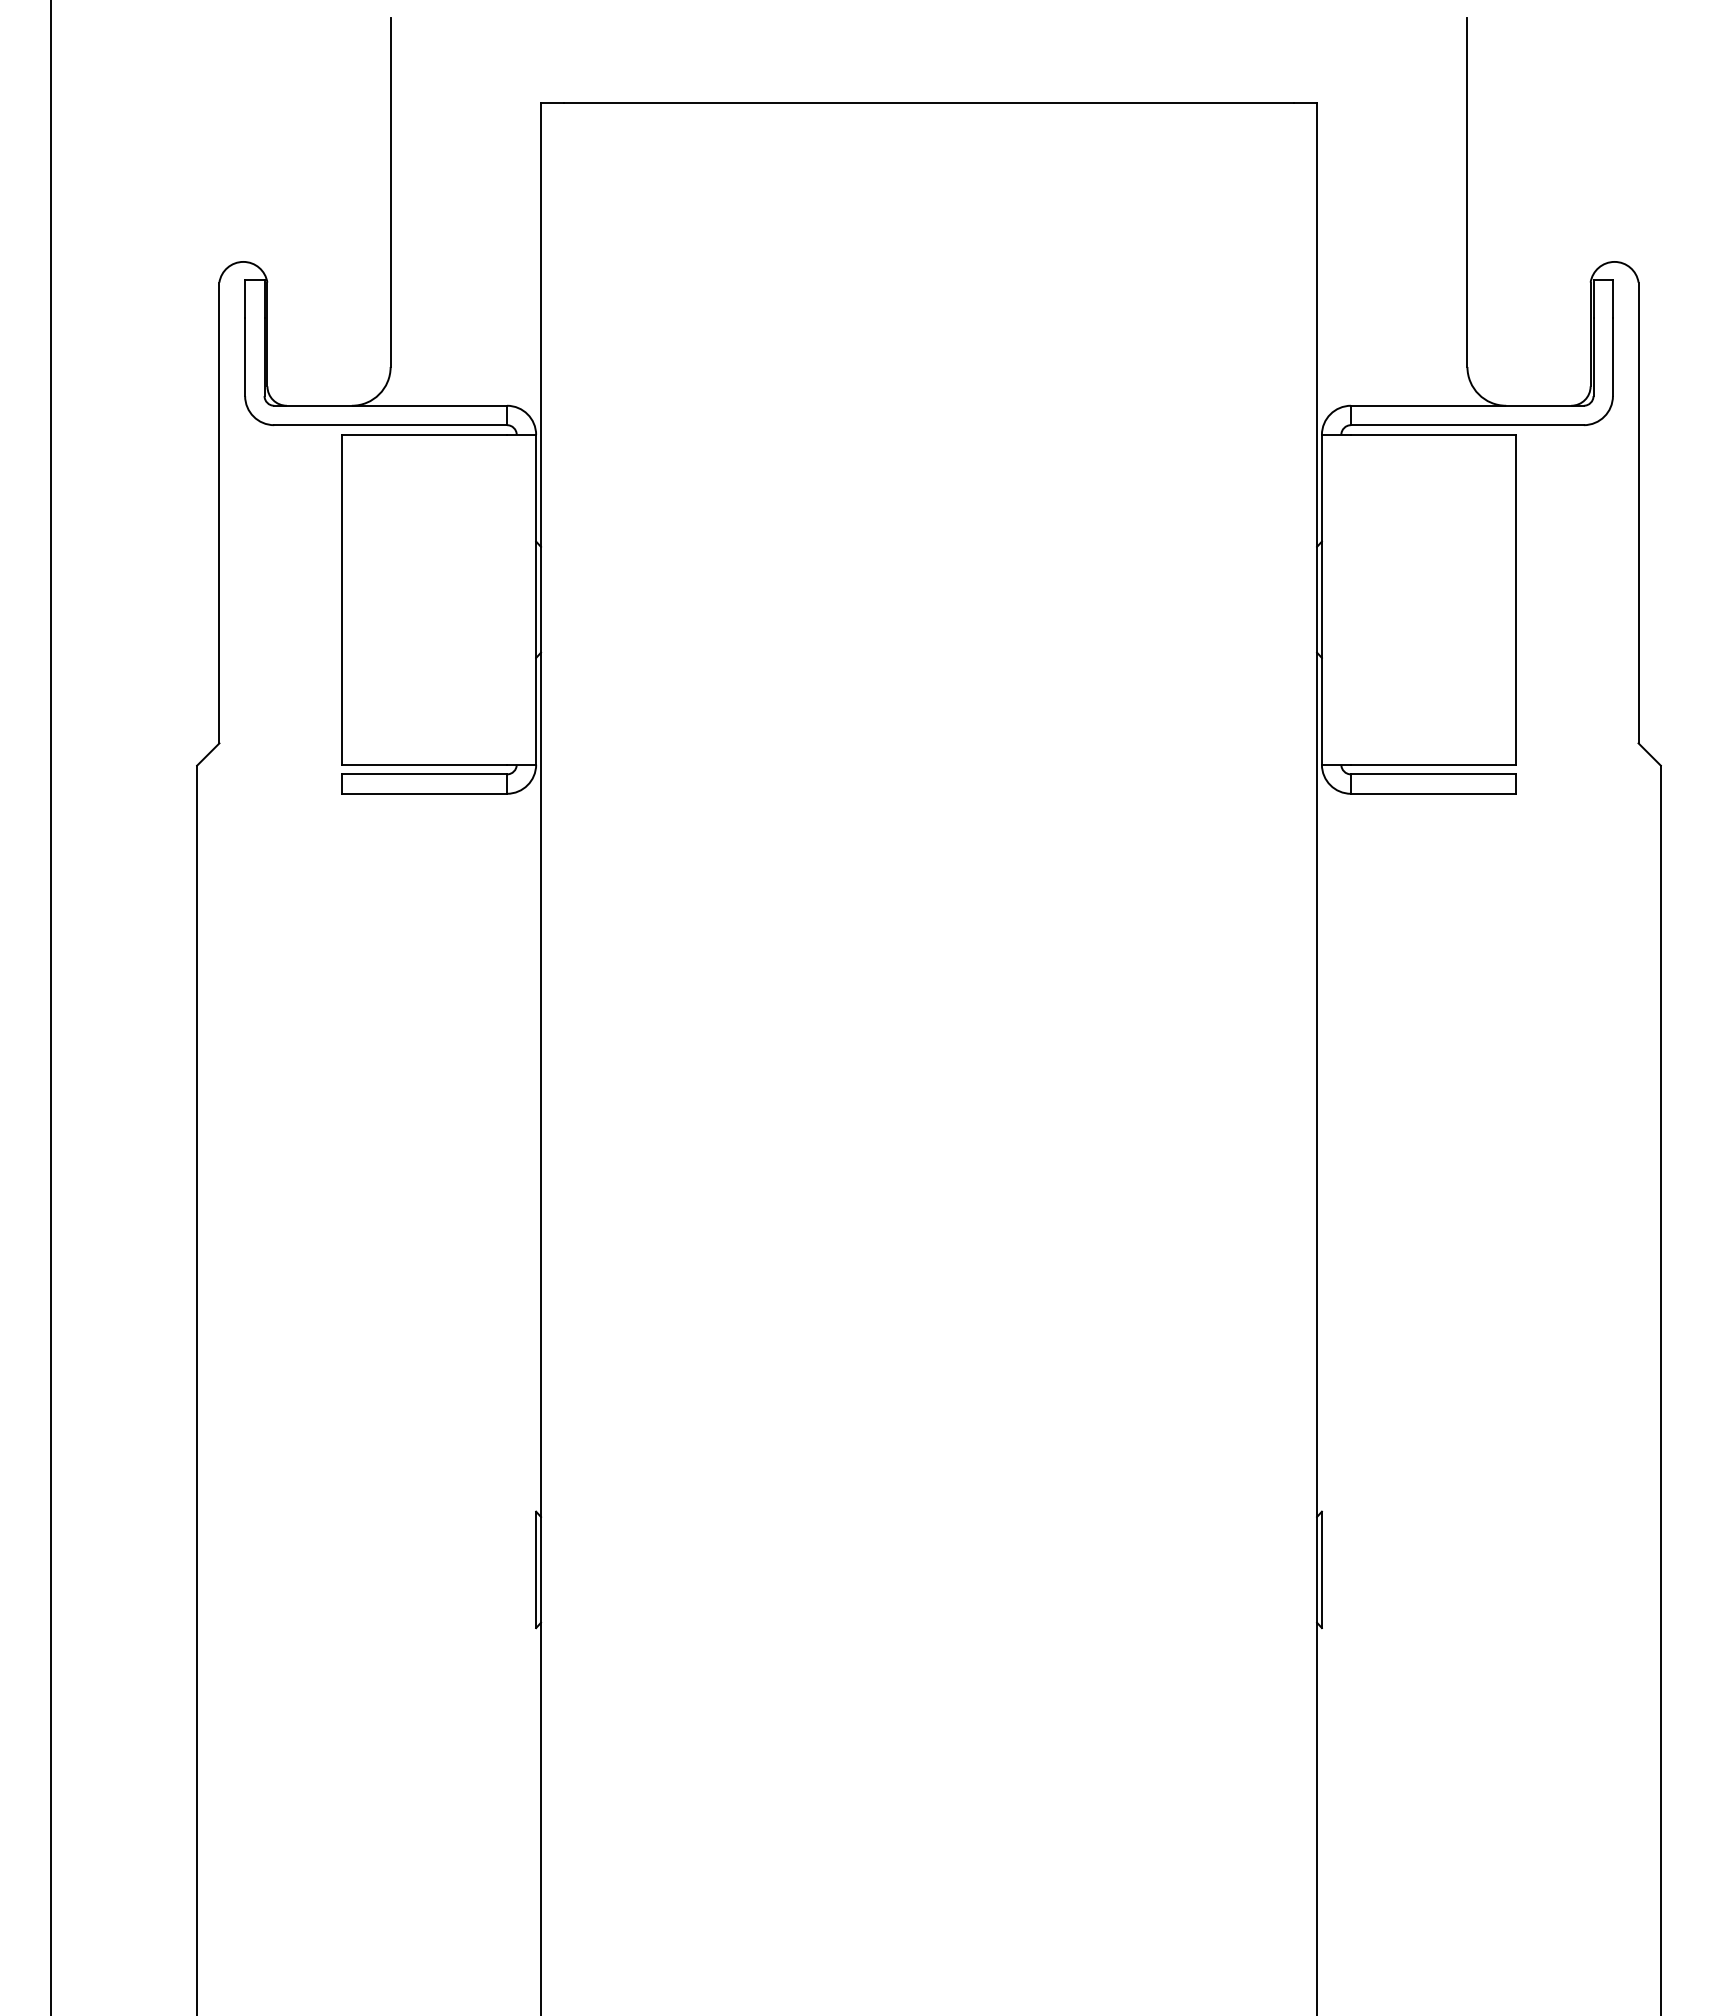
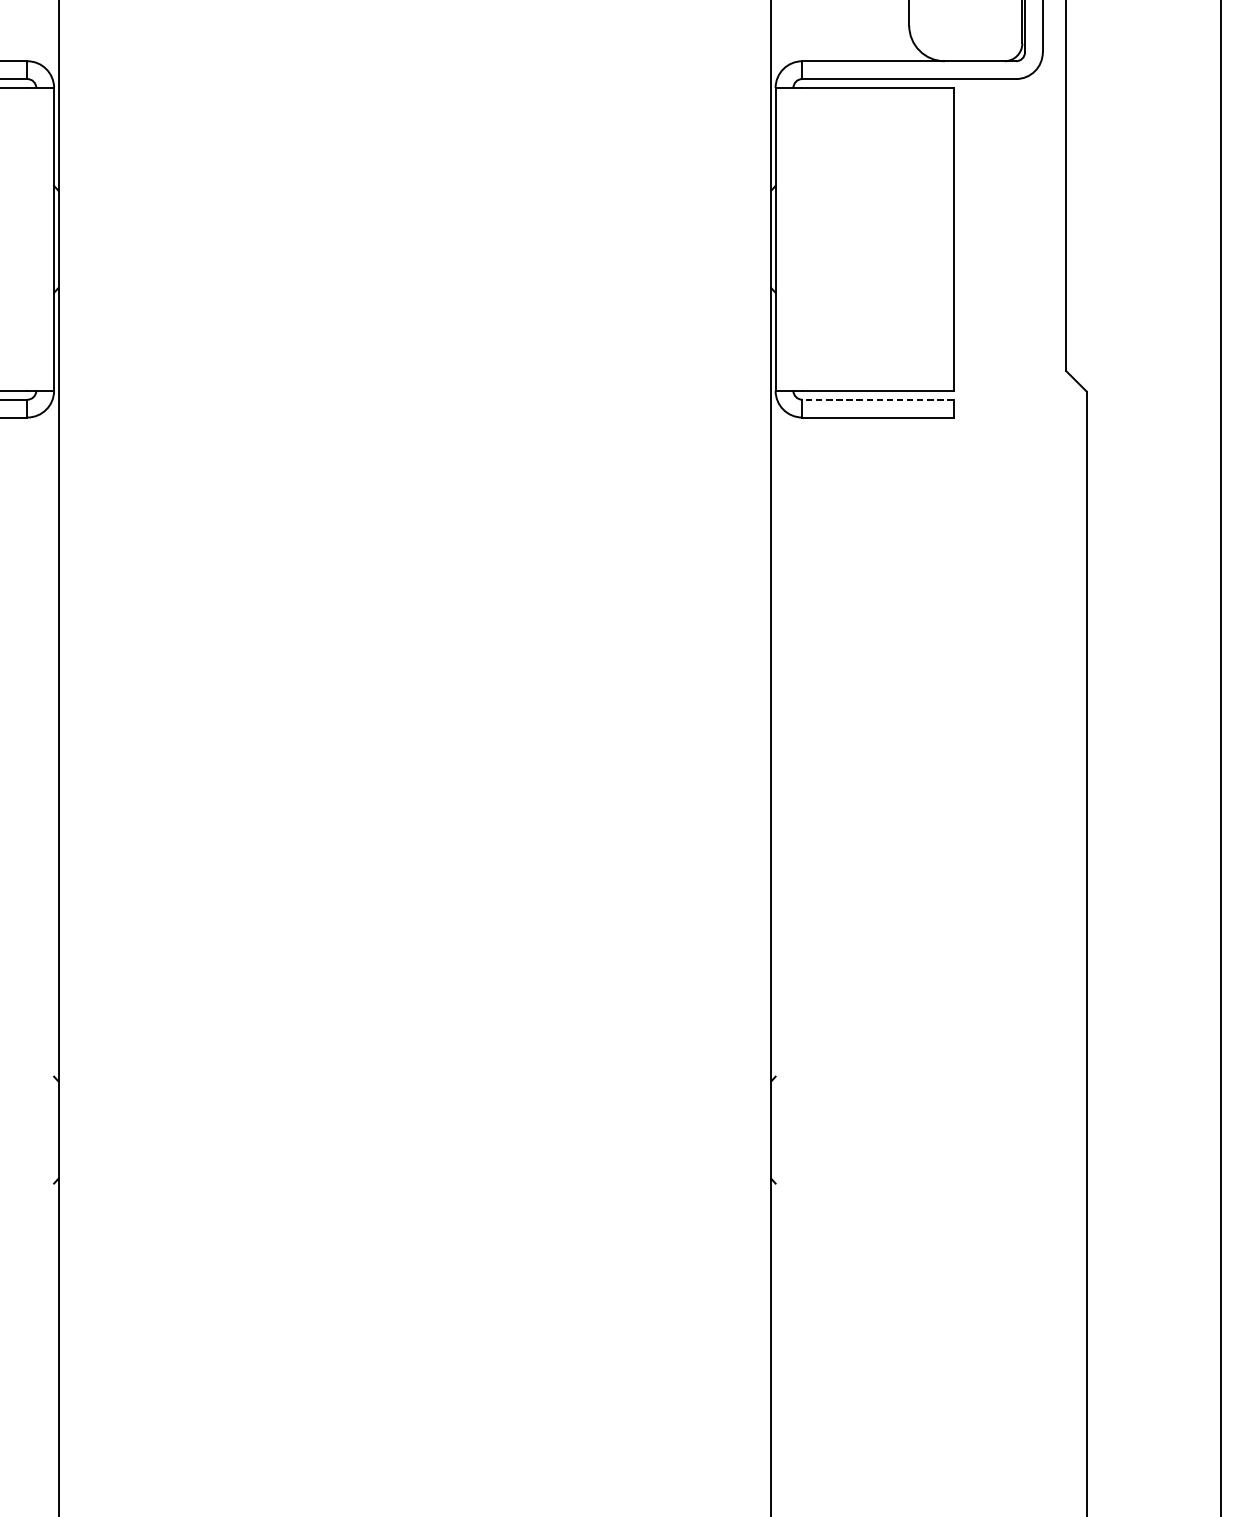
line: (1432, 774) -> (877, 399), solid -> dashed
line: (536, 1569) -> (54, 1129), removed
line: (1321, 1569) -> (775, 1129), removed

